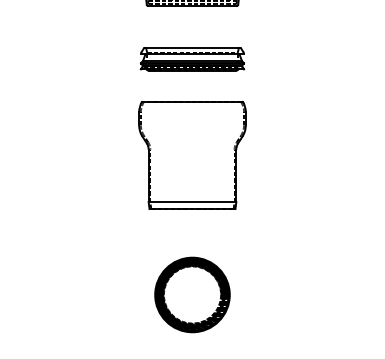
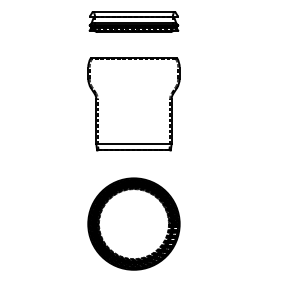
part: (192, 294) -> (133, 223), size x1.43

